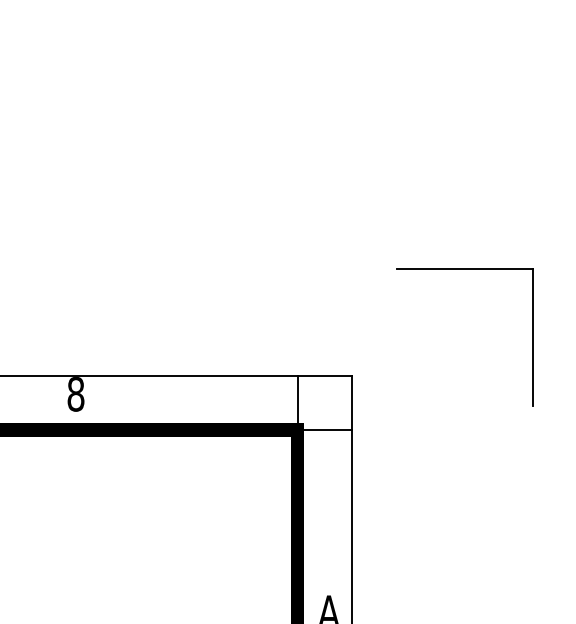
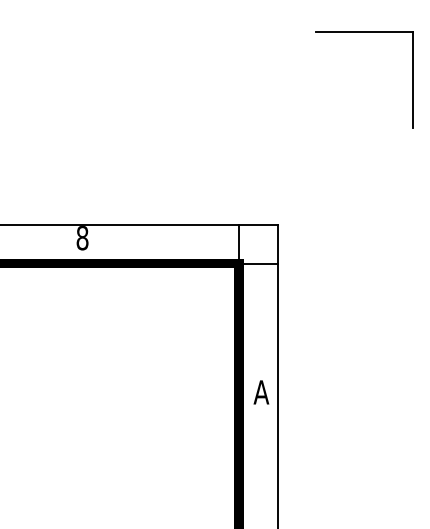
part: (464, 270) -> (364, 32), moved

